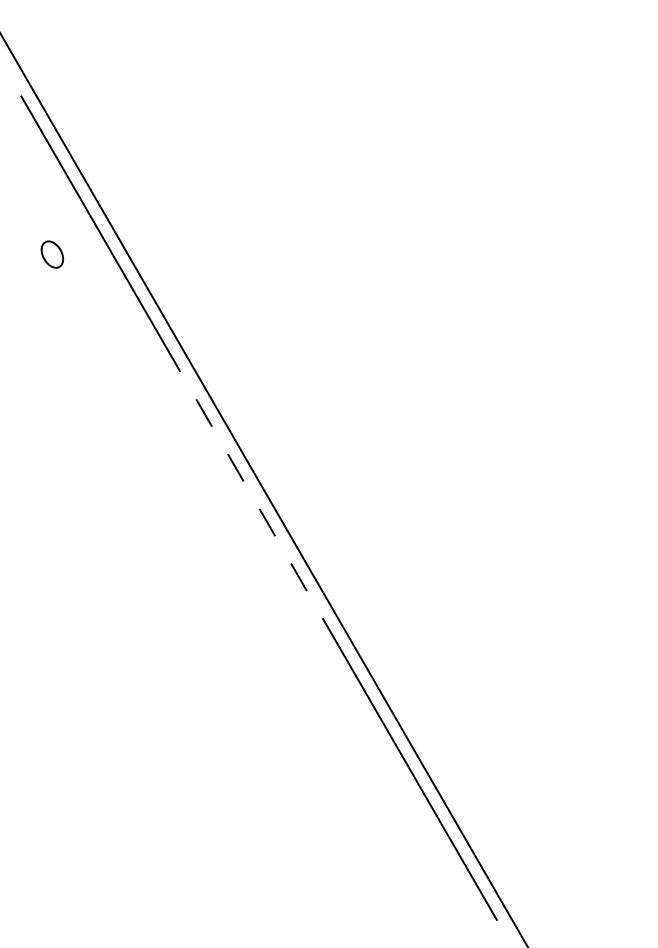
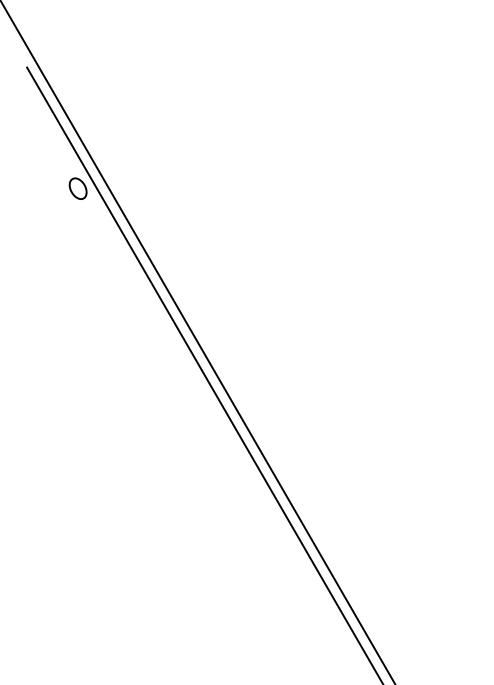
part: (51, 254) -> (77, 188), moved
line: (259, 508) -> (214, 391), dashed -> solid

